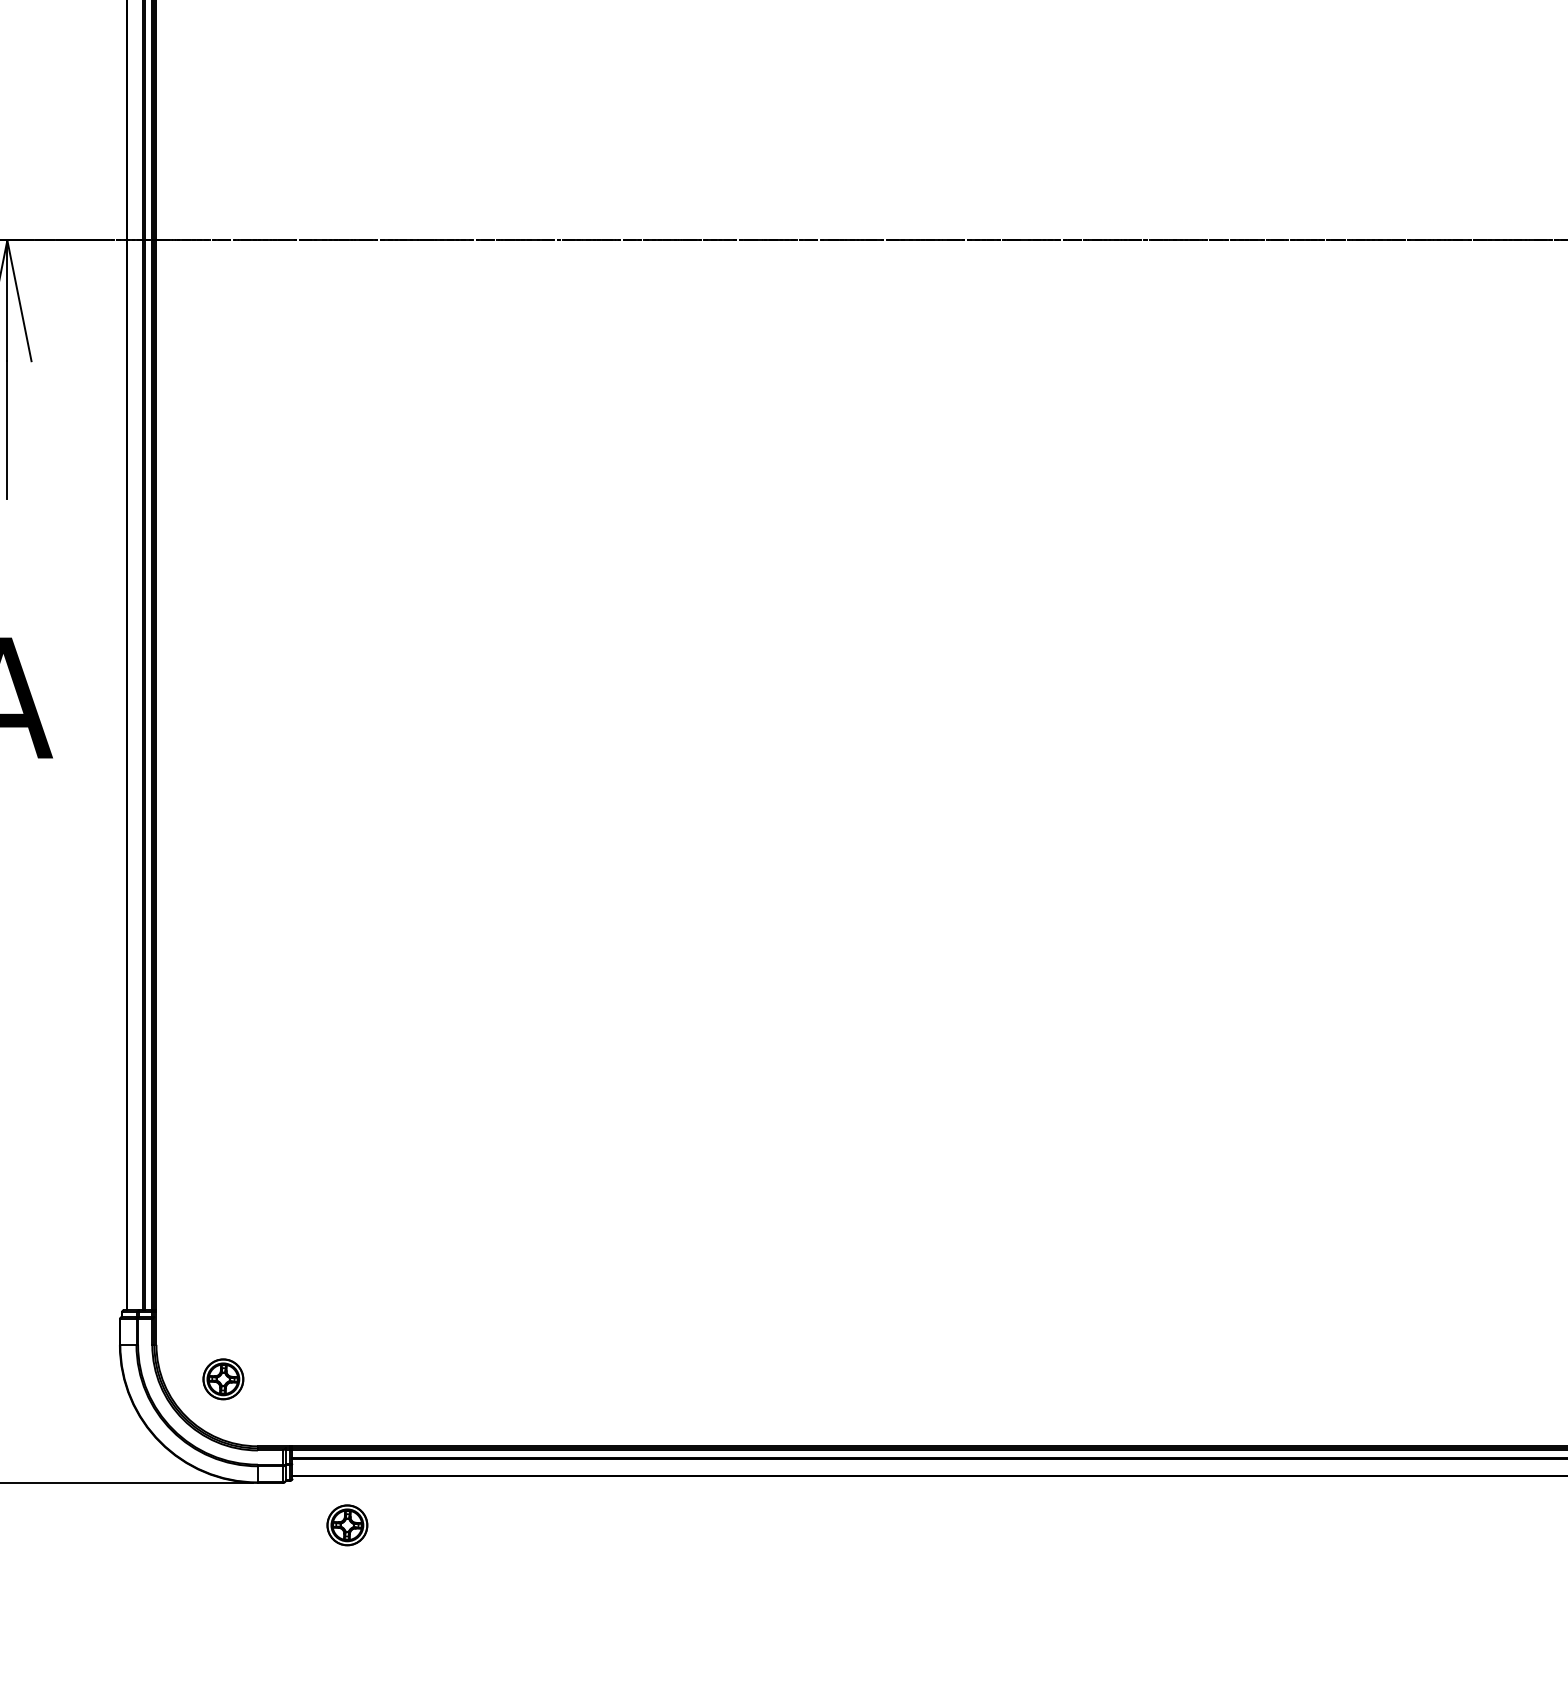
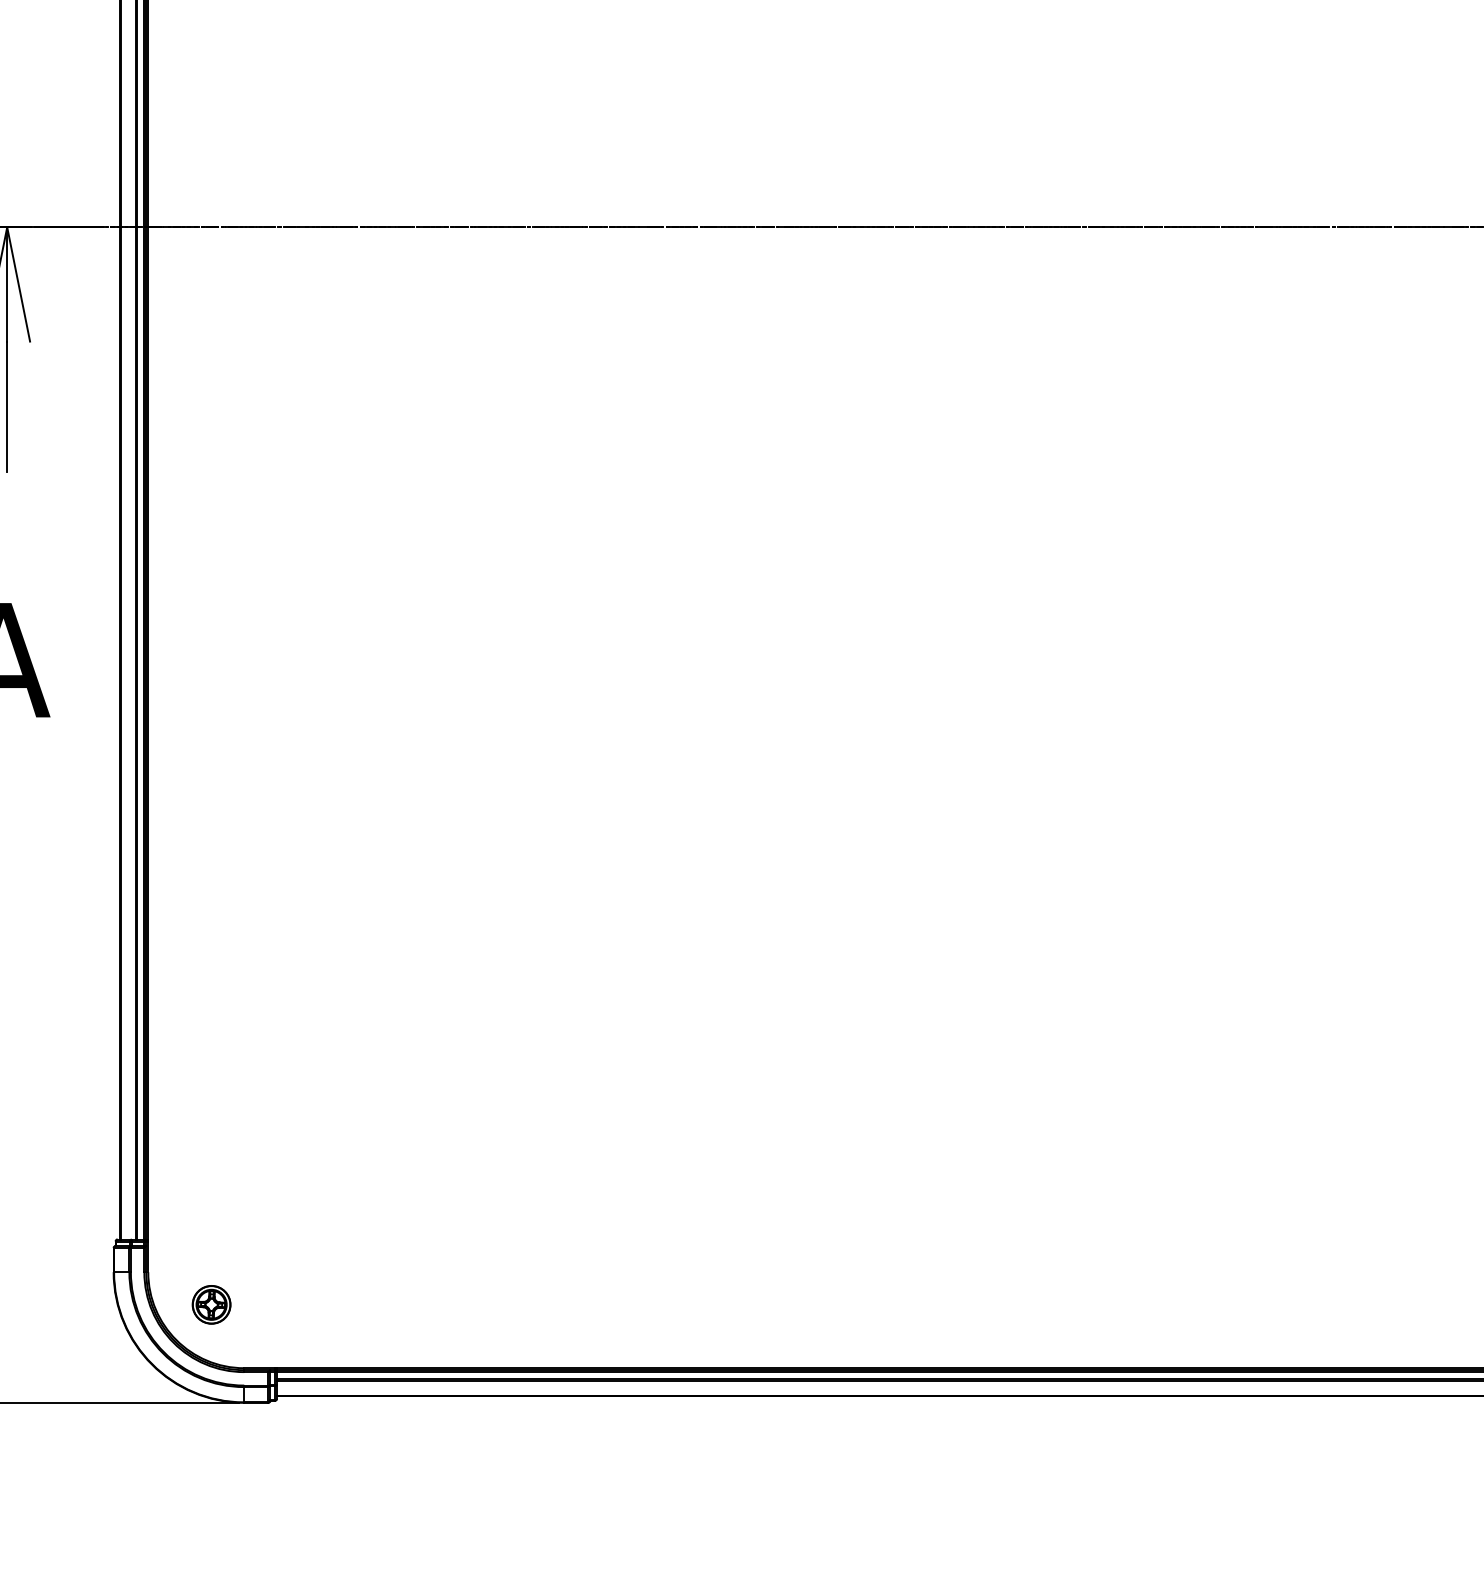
part: (347, 1525) -> (329, 1443), removed

